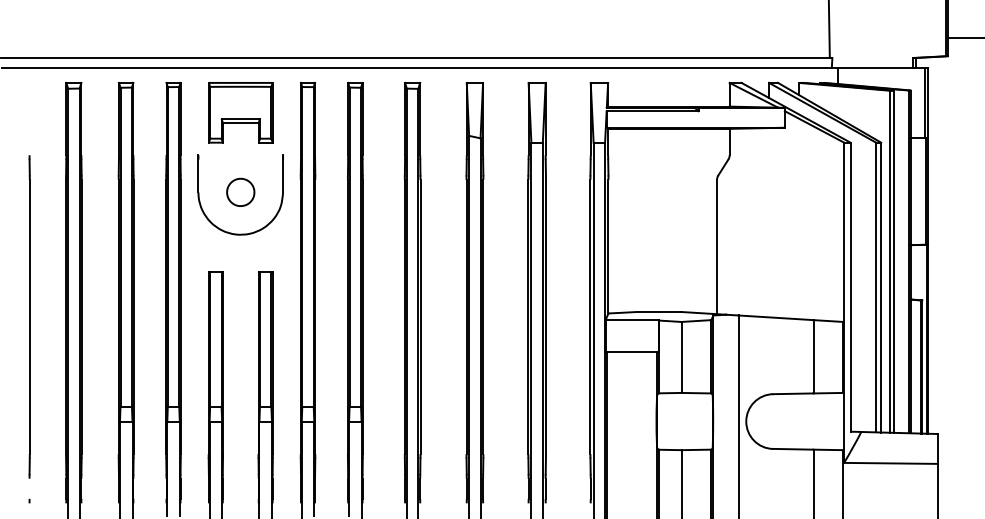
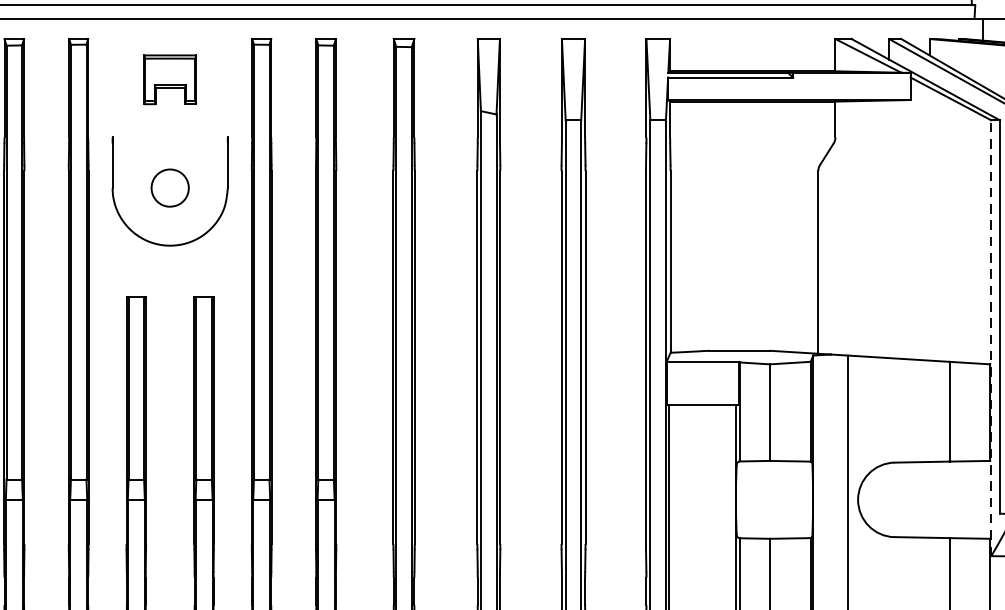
part: (240, 112) -> (169, 79), size x0.6
line: (844, 302) -> (991, 337), solid -> dashed

